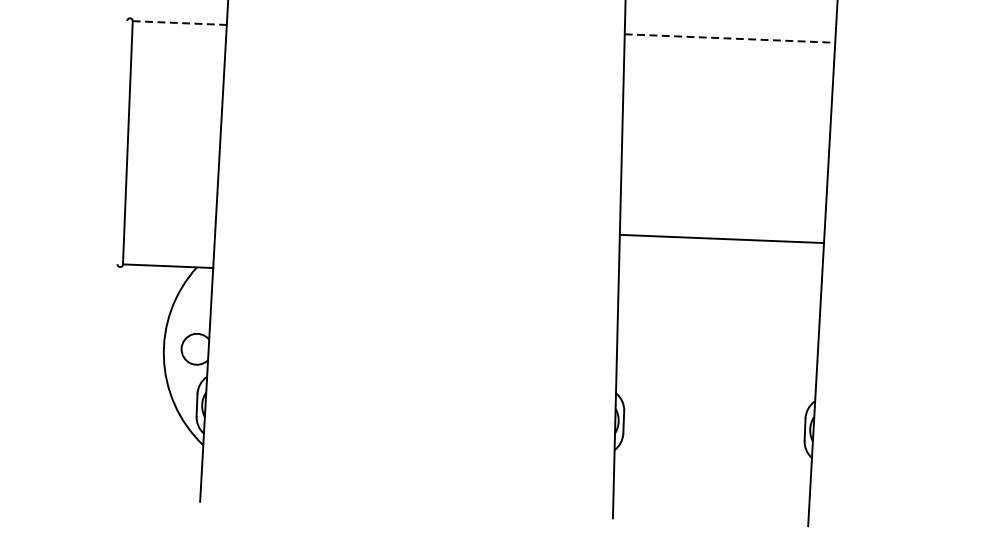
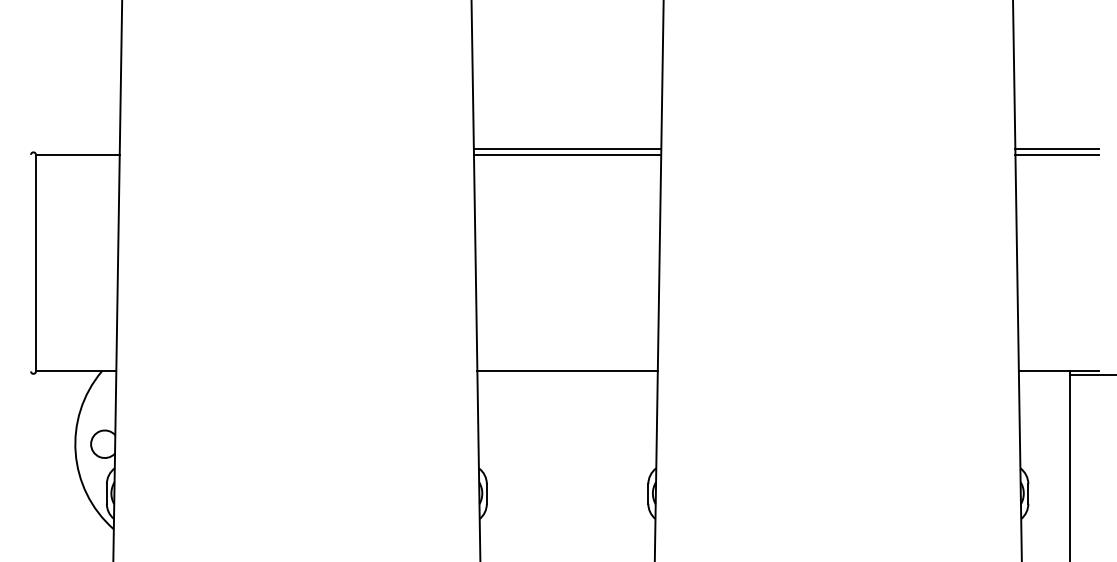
line: (179, 22) -> (77, 154), dashed -> solid
line: (729, 38) -> (567, 148), dashed -> solid
line: (729, 44) -> (567, 154), added
line: (721, 239) -> (567, 371), moved

